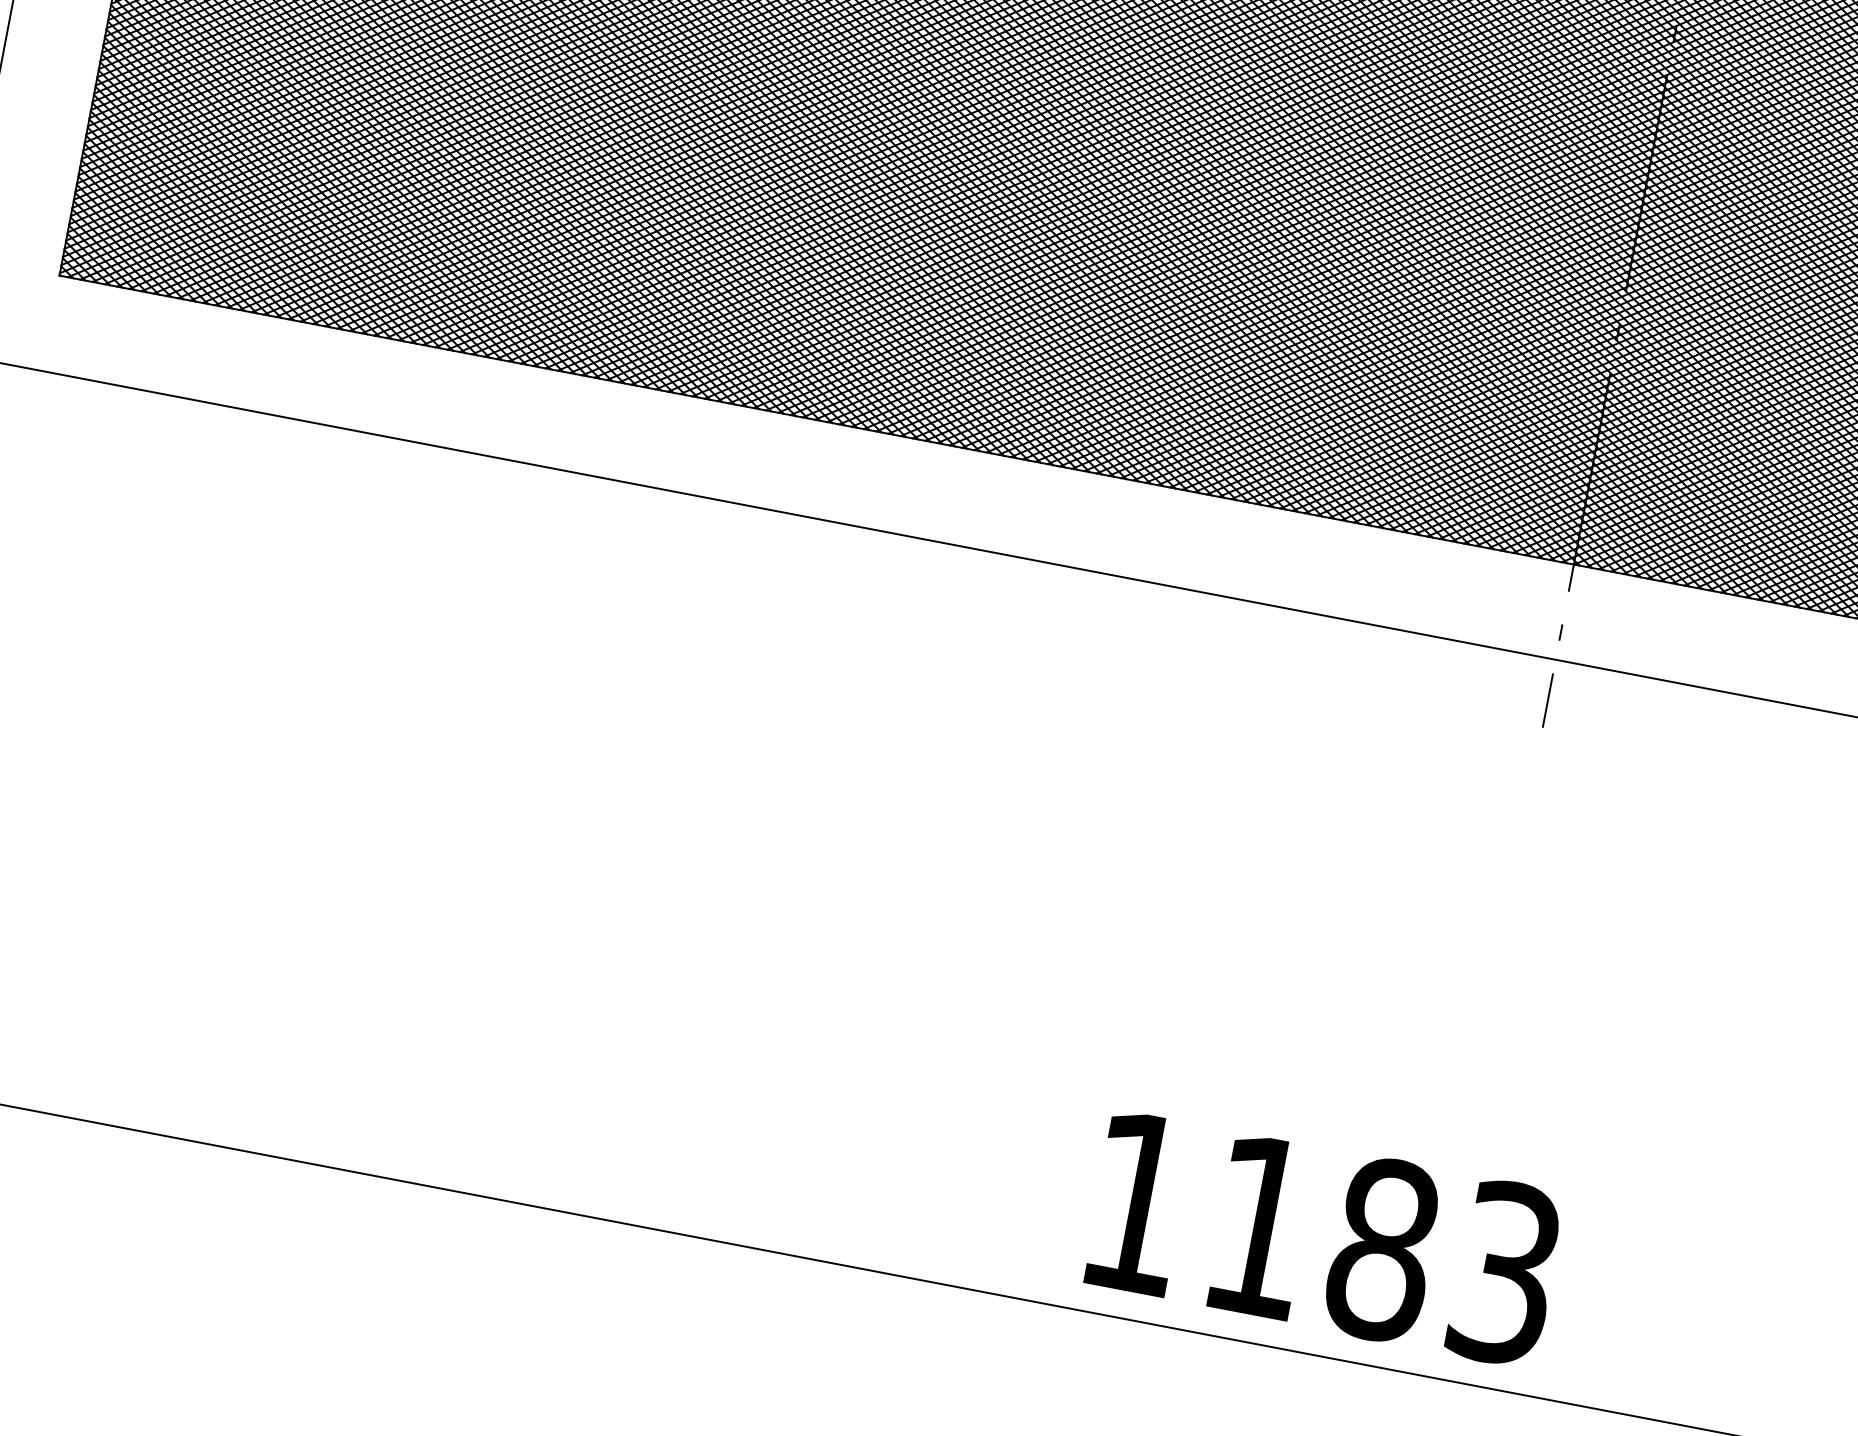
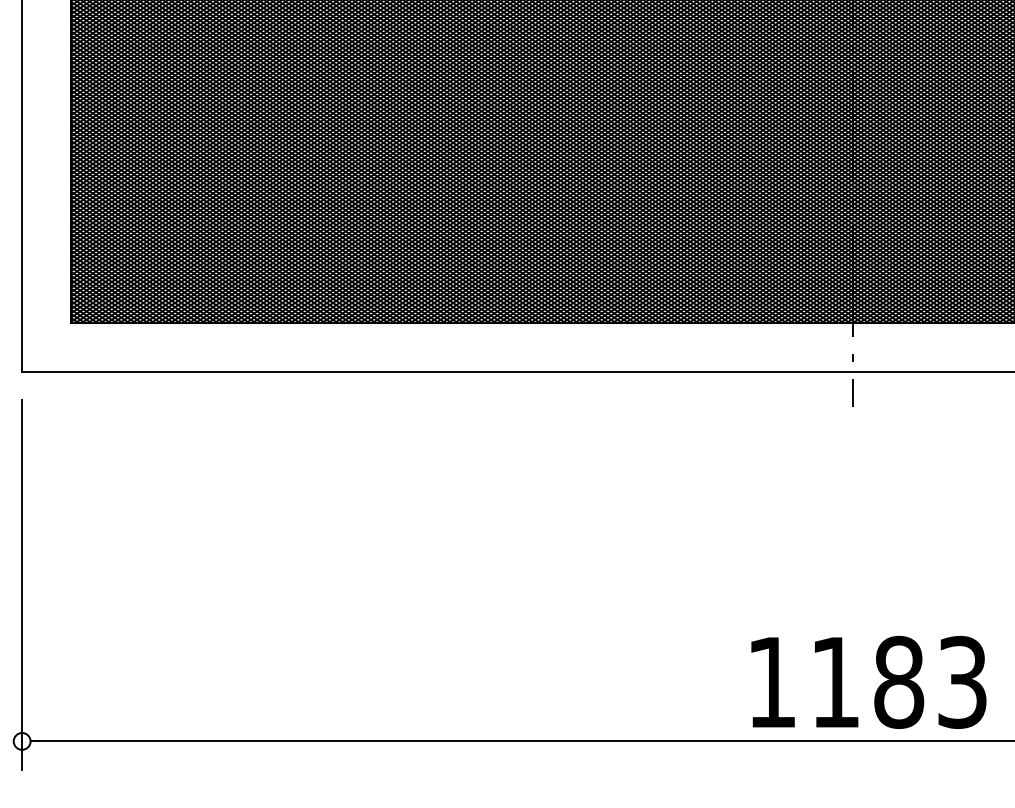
text: (1324, 1236) -> (868, 681), moved

